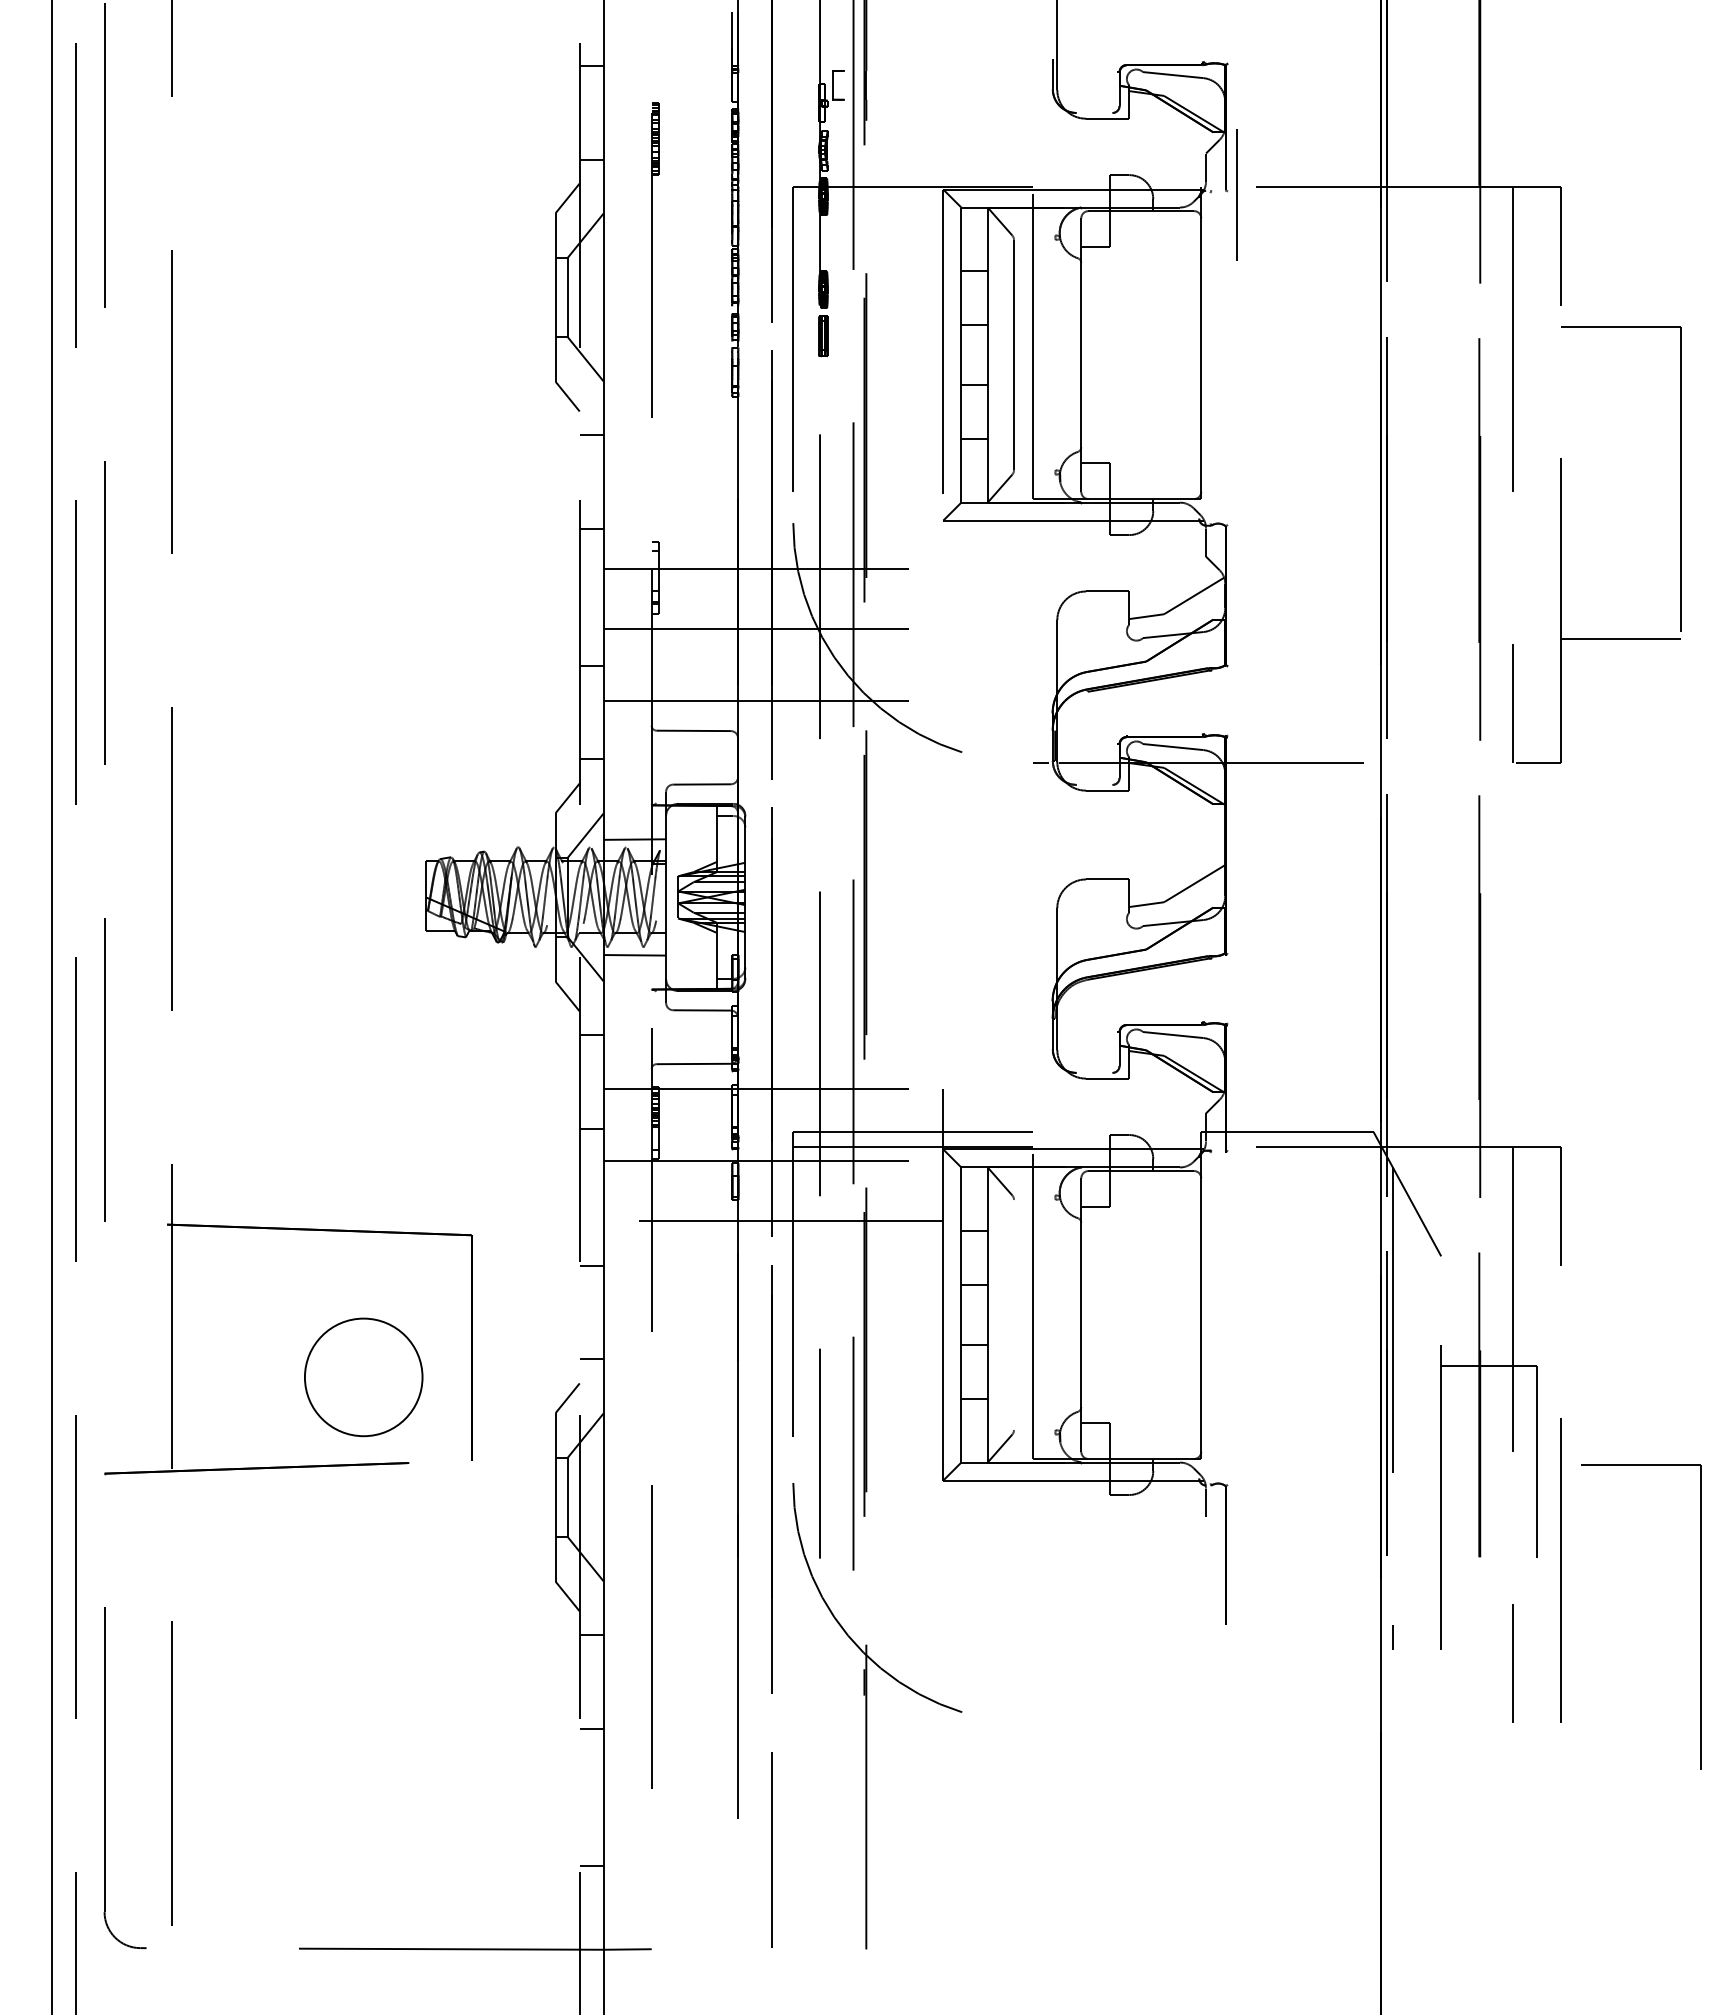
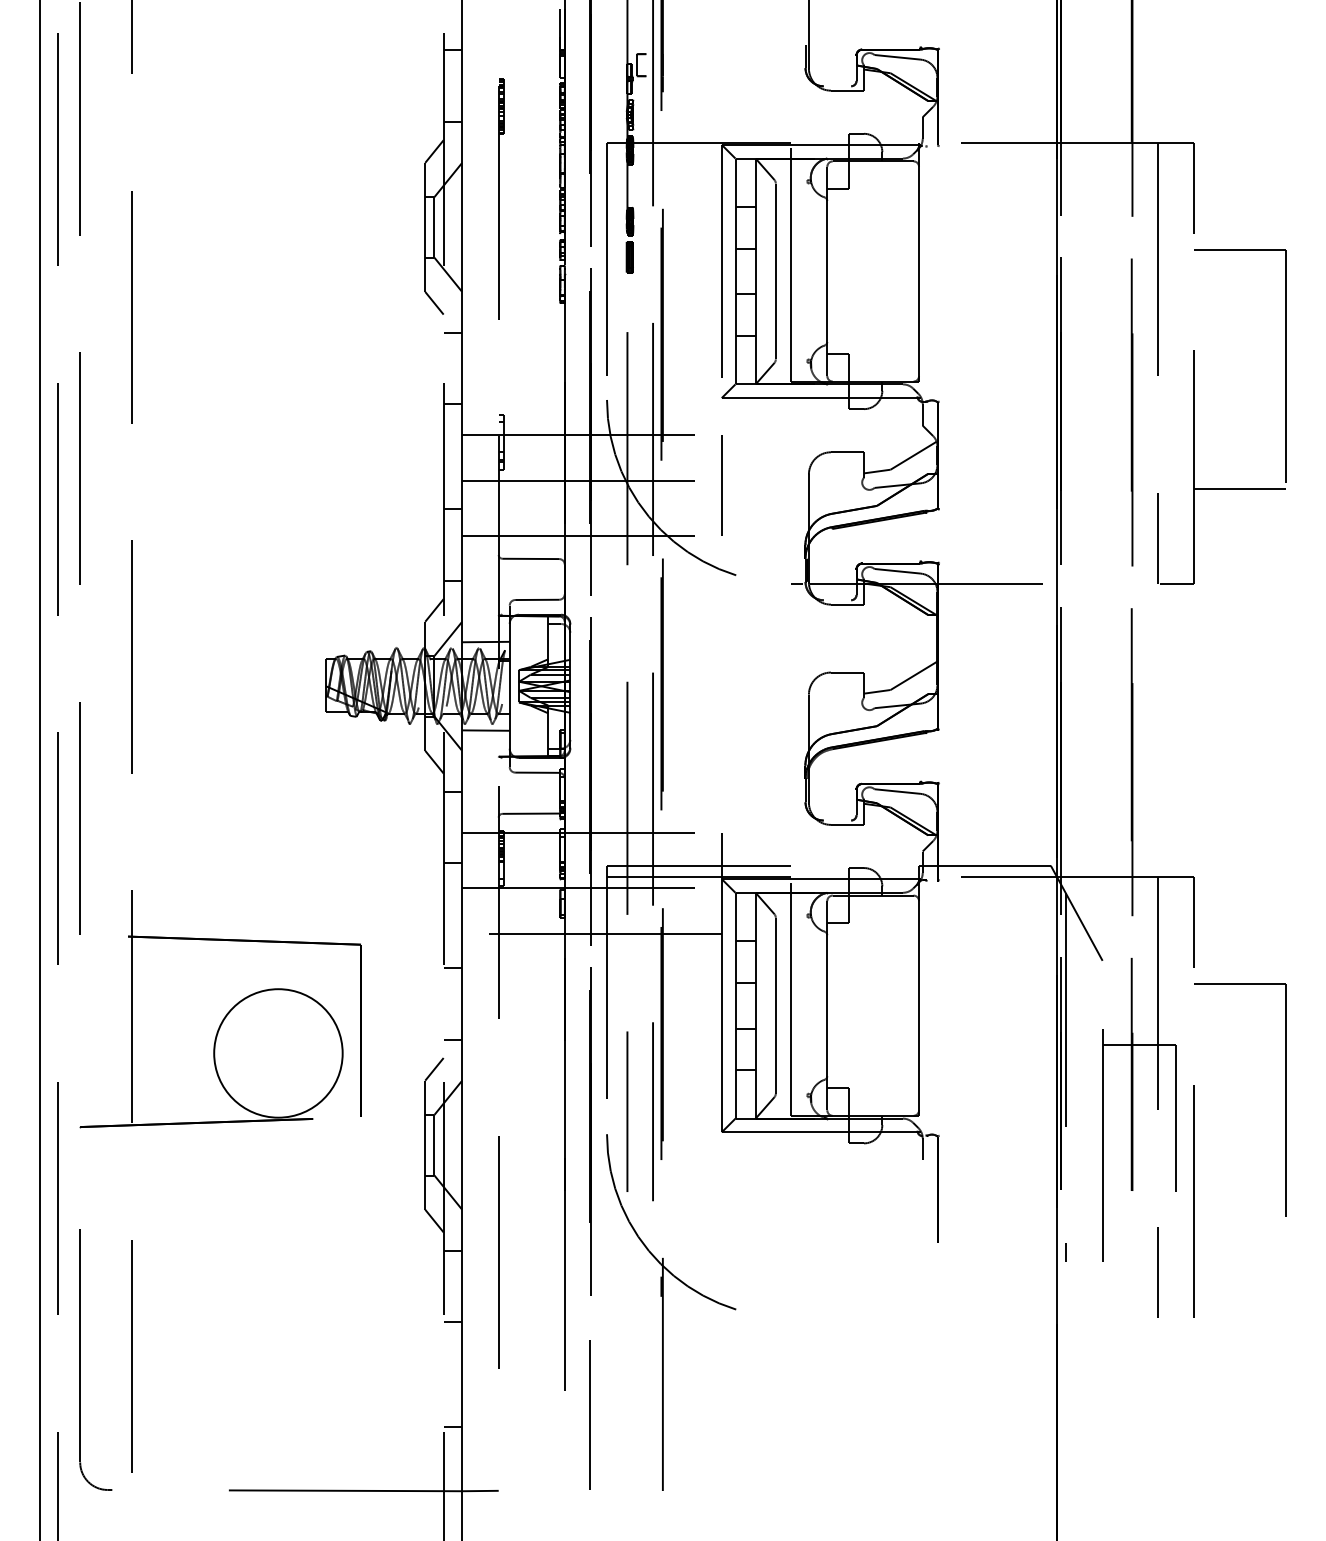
line: (1236, 194) -> (721, 485), moved
line: (1014, 1314) -> (776, 1005), added
circle: (363, 1377) -> (278, 1053), size x1.43
part: (1700, 1616) -> (1285, 1100), moved

